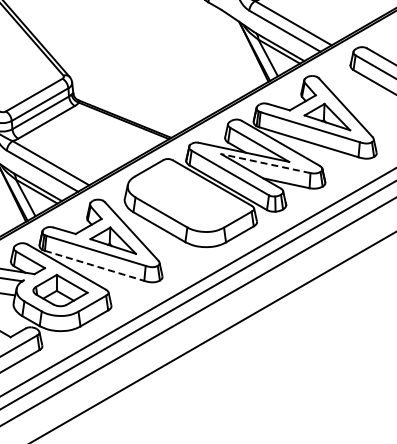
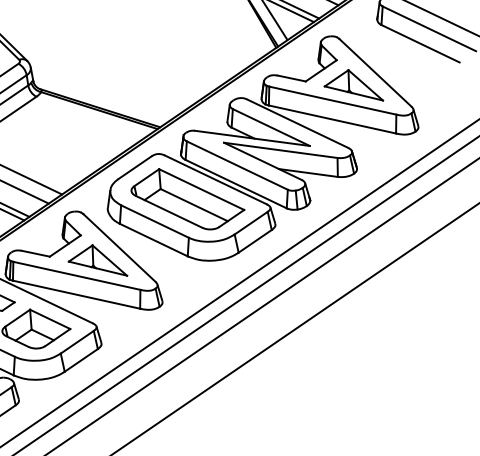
line: (265, 163) -> (280, 150), dashed -> solid
part: (188, 196) -> (187, 198), added
line: (94, 265) -> (76, 294), dashed -> solid

